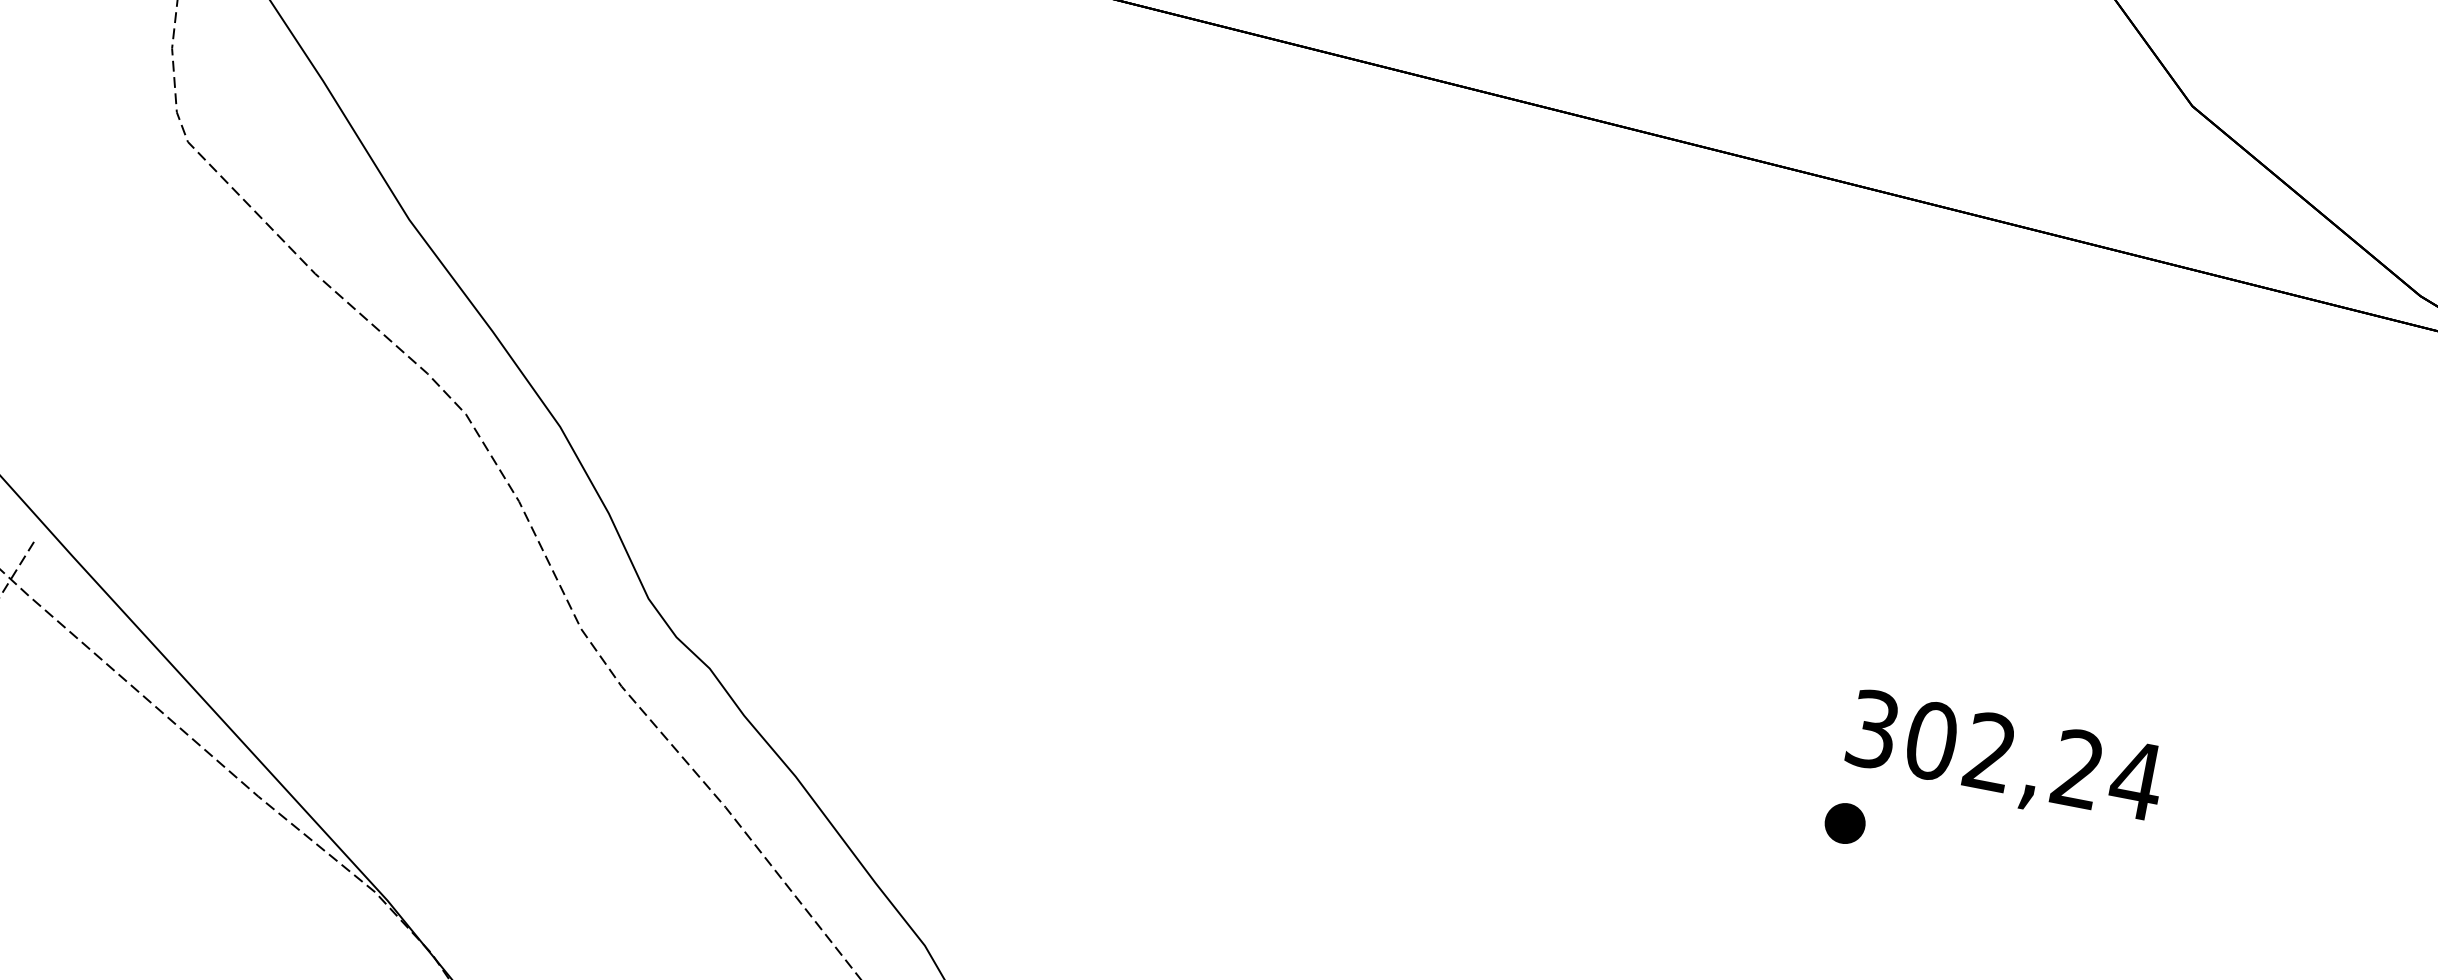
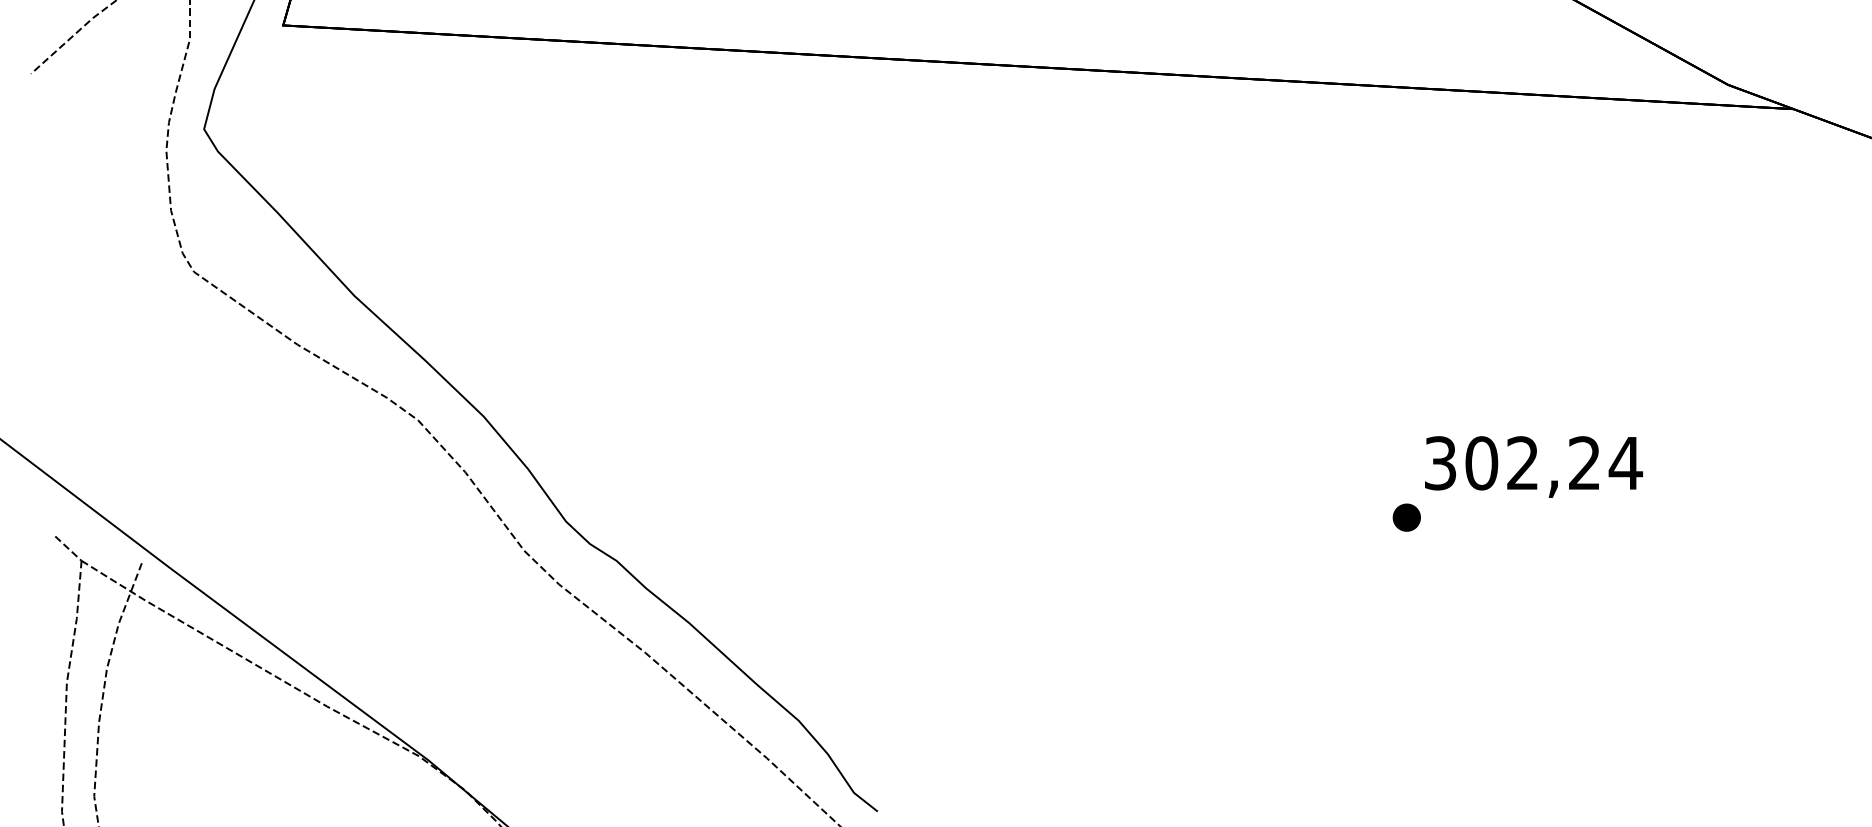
text: (2004, 759) -> (1533, 466), moved

